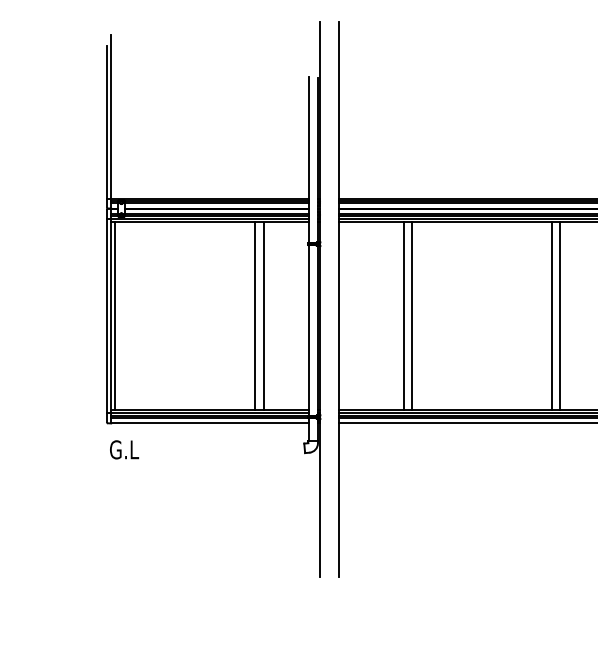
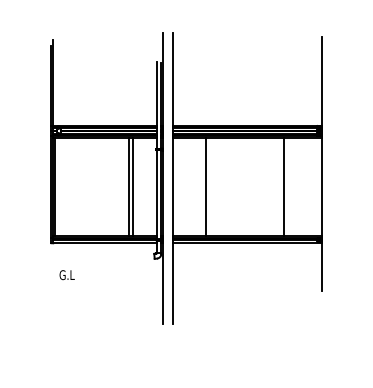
line: (411, 316) -> (210, 187), removed
line: (560, 316) -> (288, 187), removed
text: (123, 450) -> (66, 275), moved

